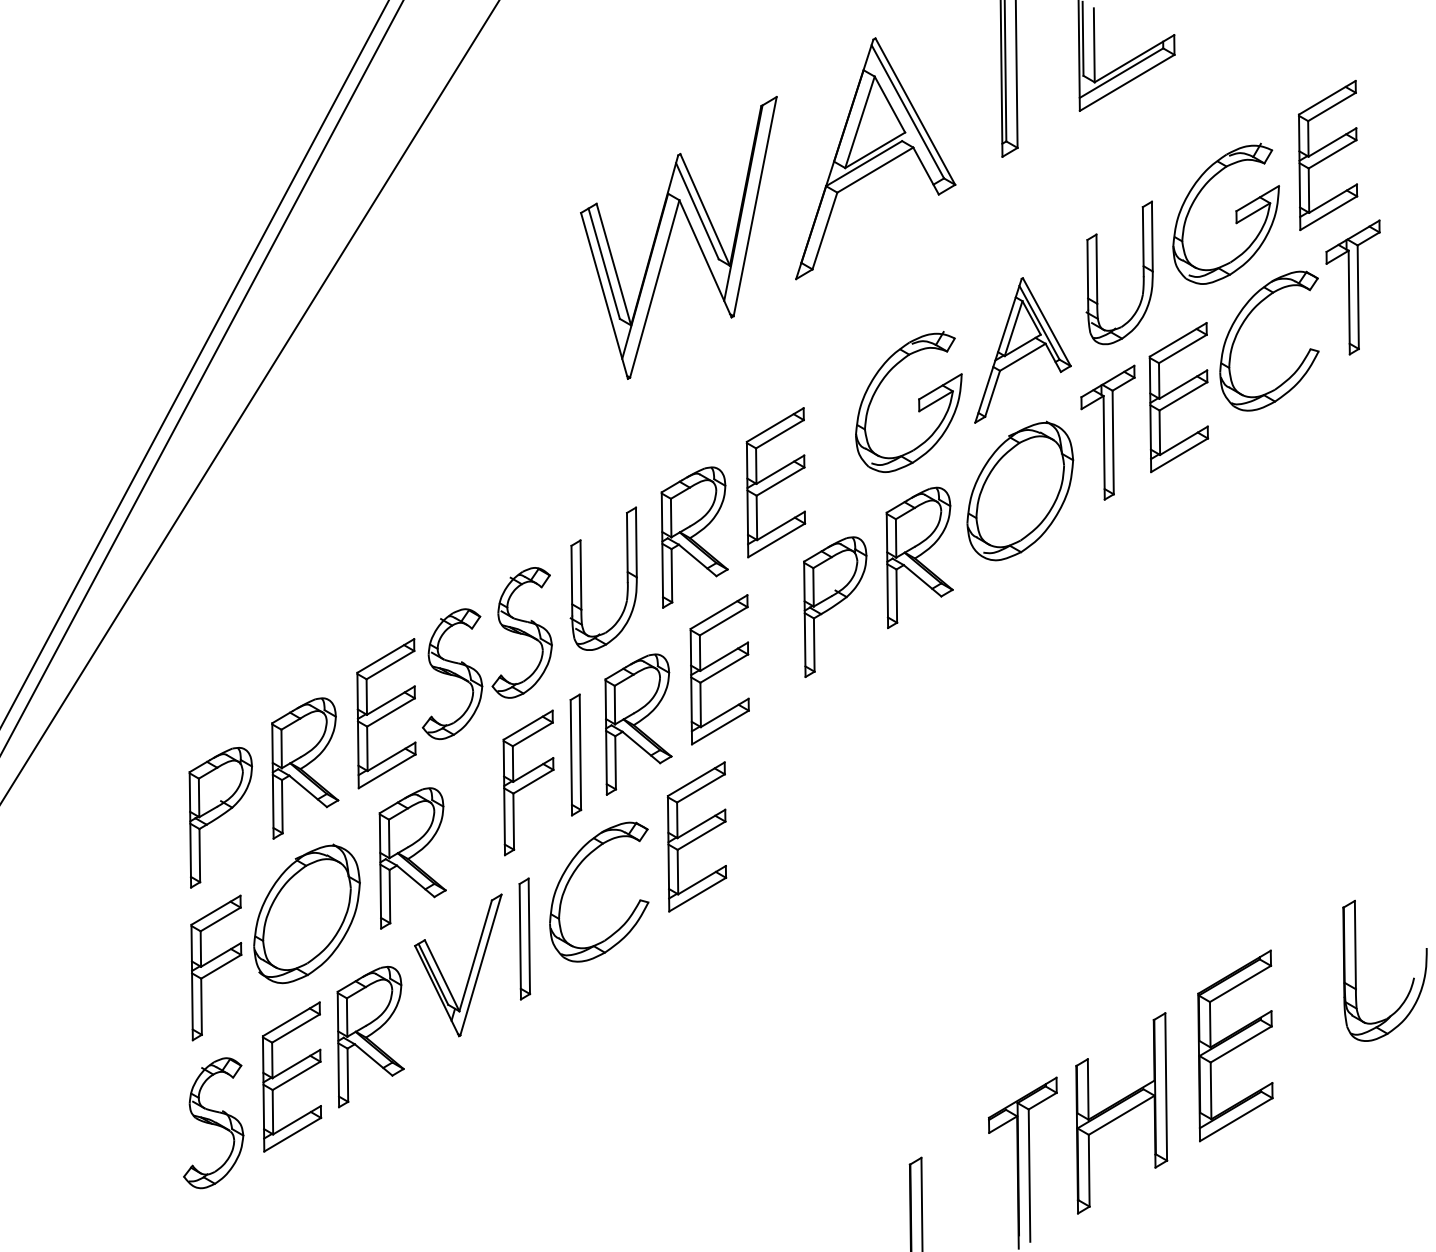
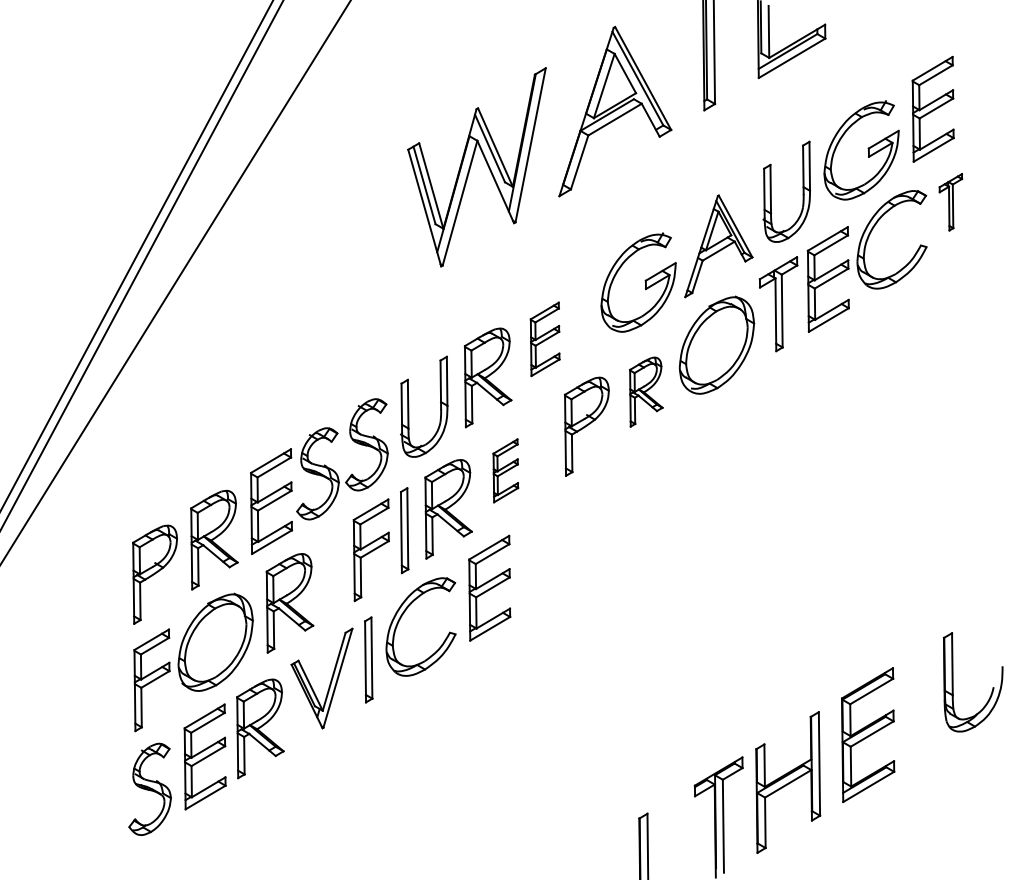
part: (1352, 288) -> (950, 202), size x0.6
part: (774, 482) -> (544, 339), size x0.7
part: (920, 556) -> (646, 391), size x0.7
part: (719, 669) -> (505, 470), size x0.6

